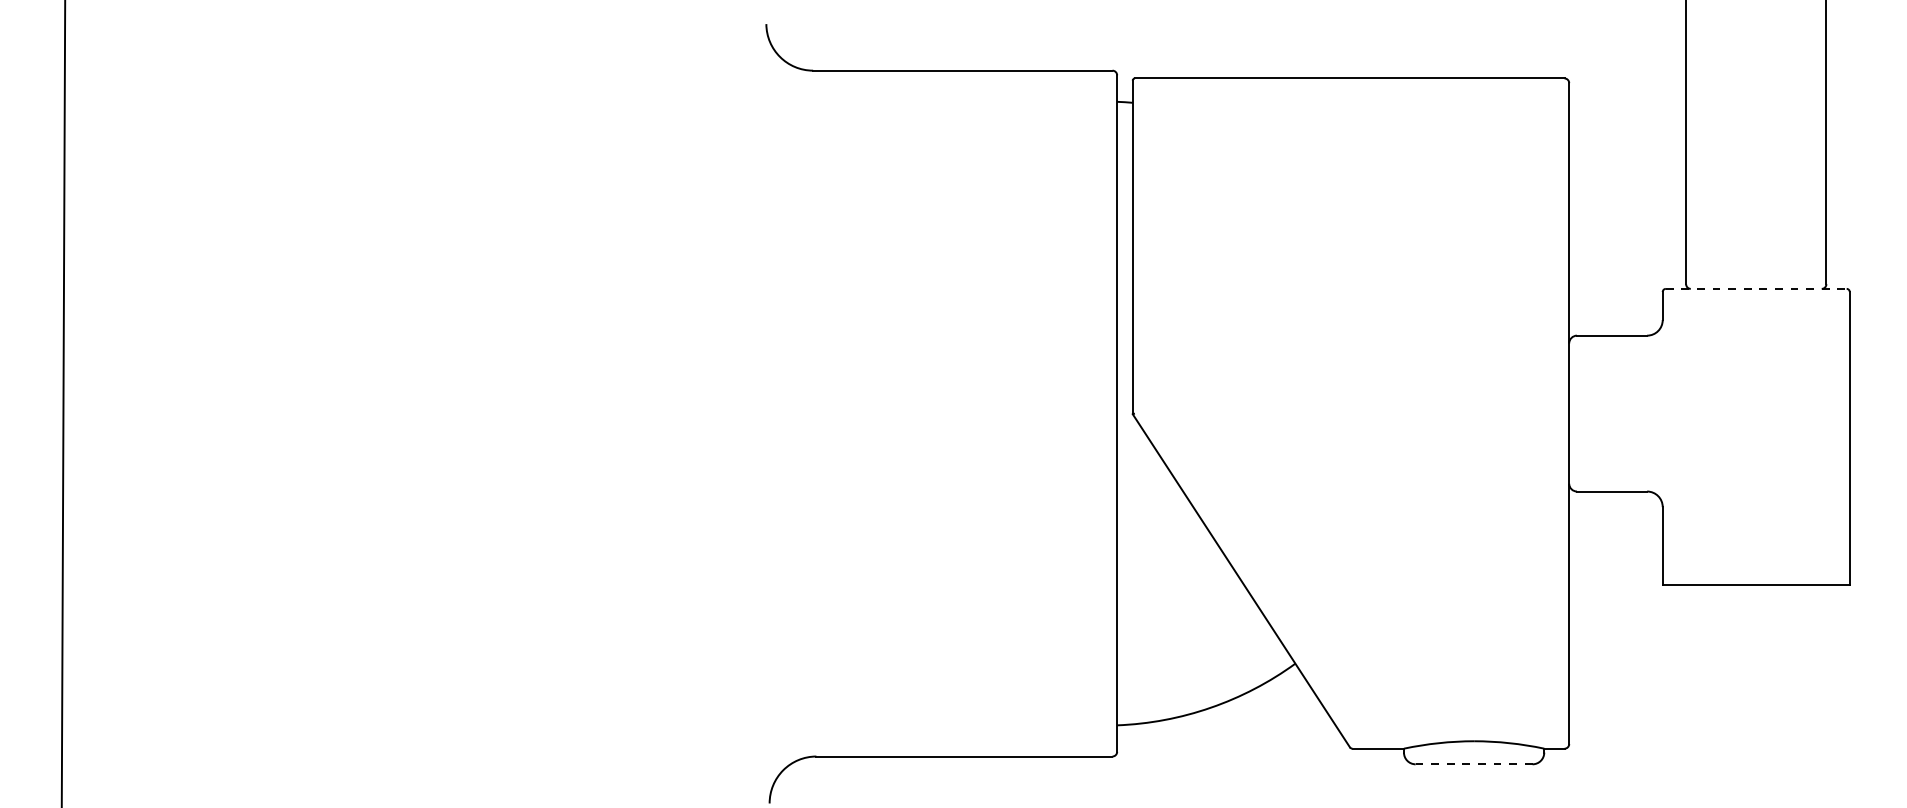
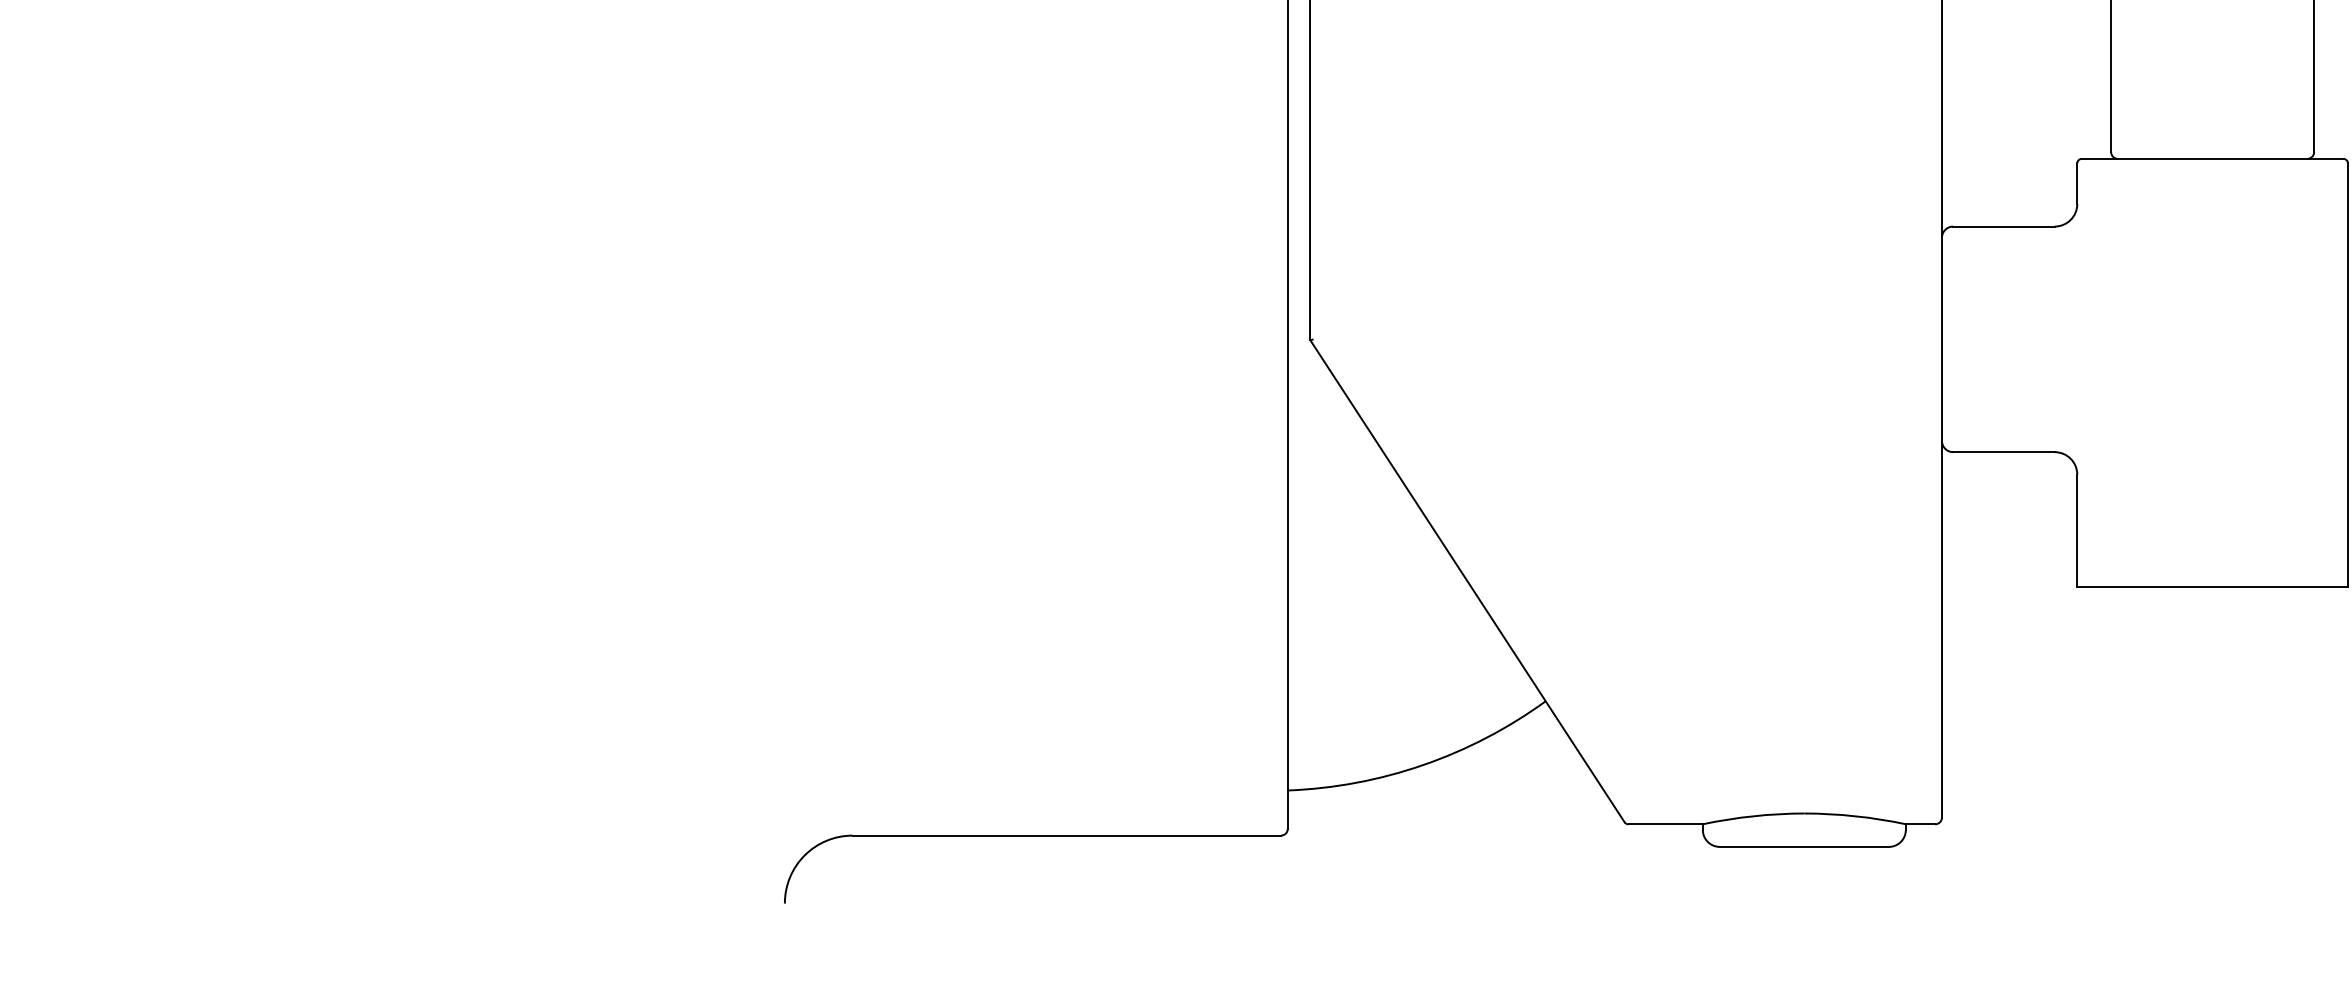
line: (1756, 288) -> (2212, 158), dashed -> solid
line: (1473, 764) -> (1803, 847), dashed -> solid

